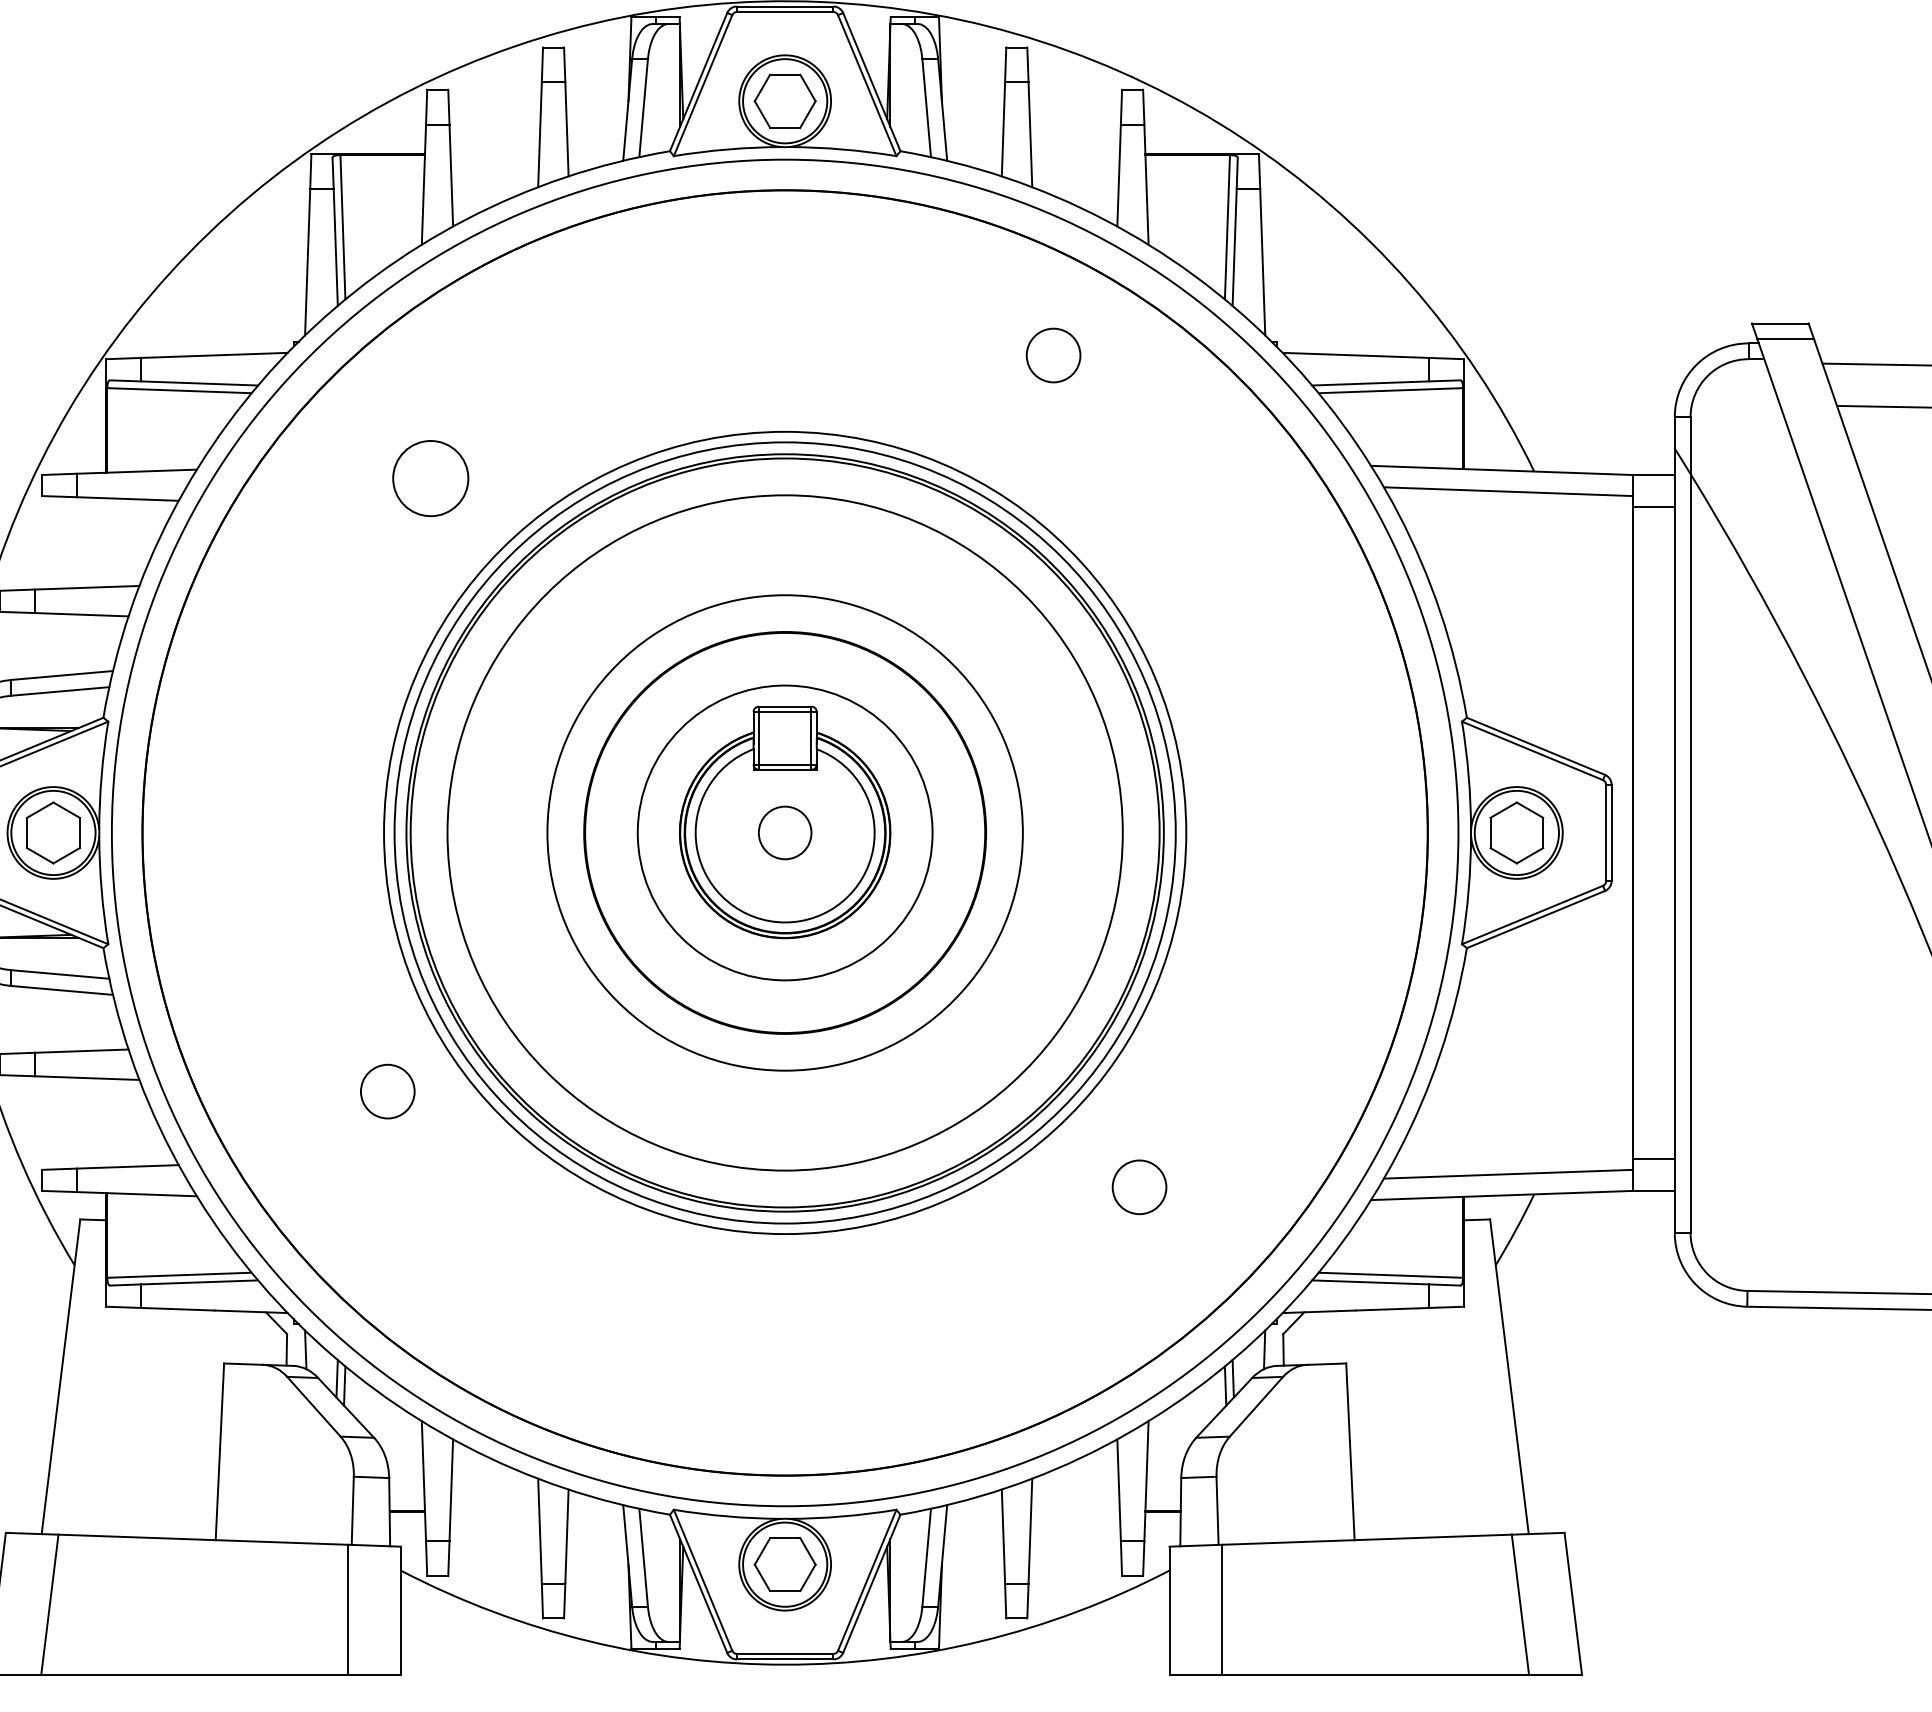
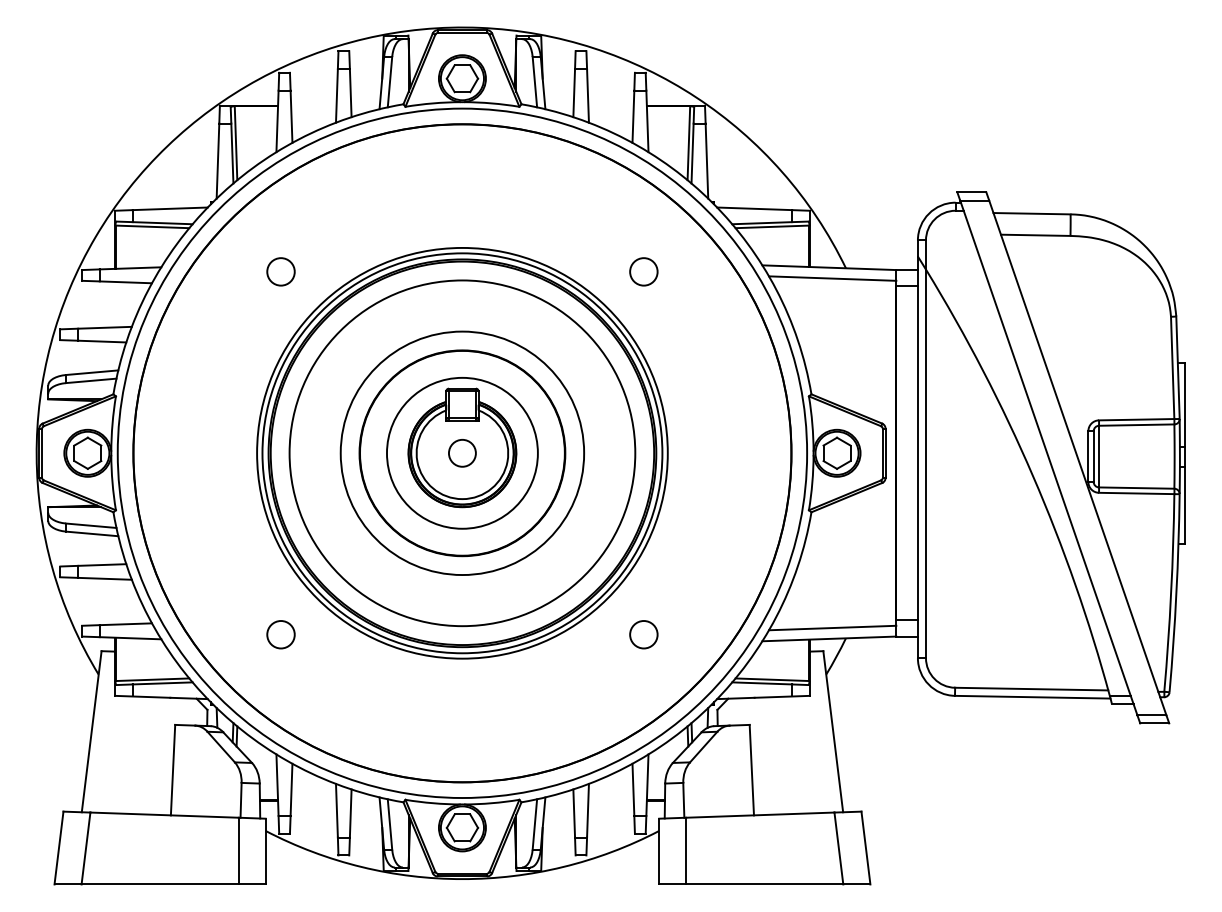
circle: (1052, 354) -> (643, 271), moved
circle: (429, 477) -> (280, 271), size x0.71
circle: (386, 1091) -> (280, 634), moved

